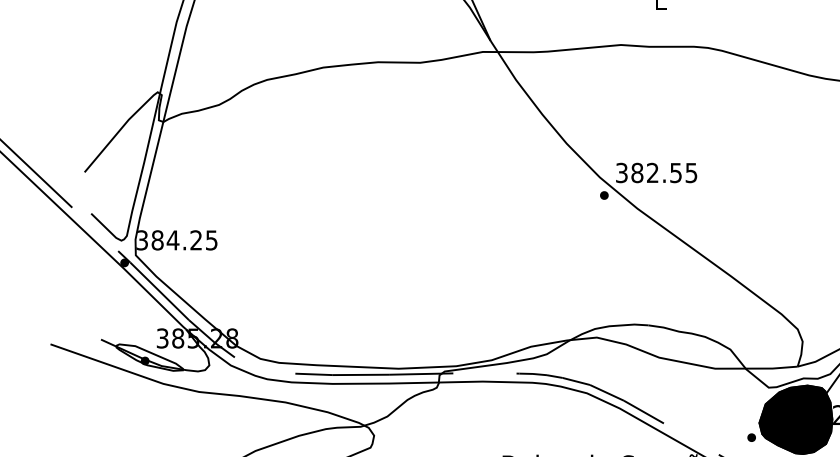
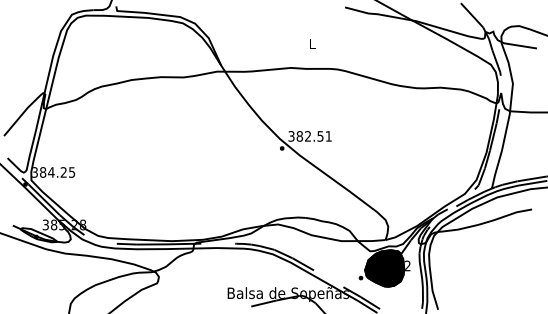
text: (690, 173) -> (328, 136), 382.55 -> 382.51

